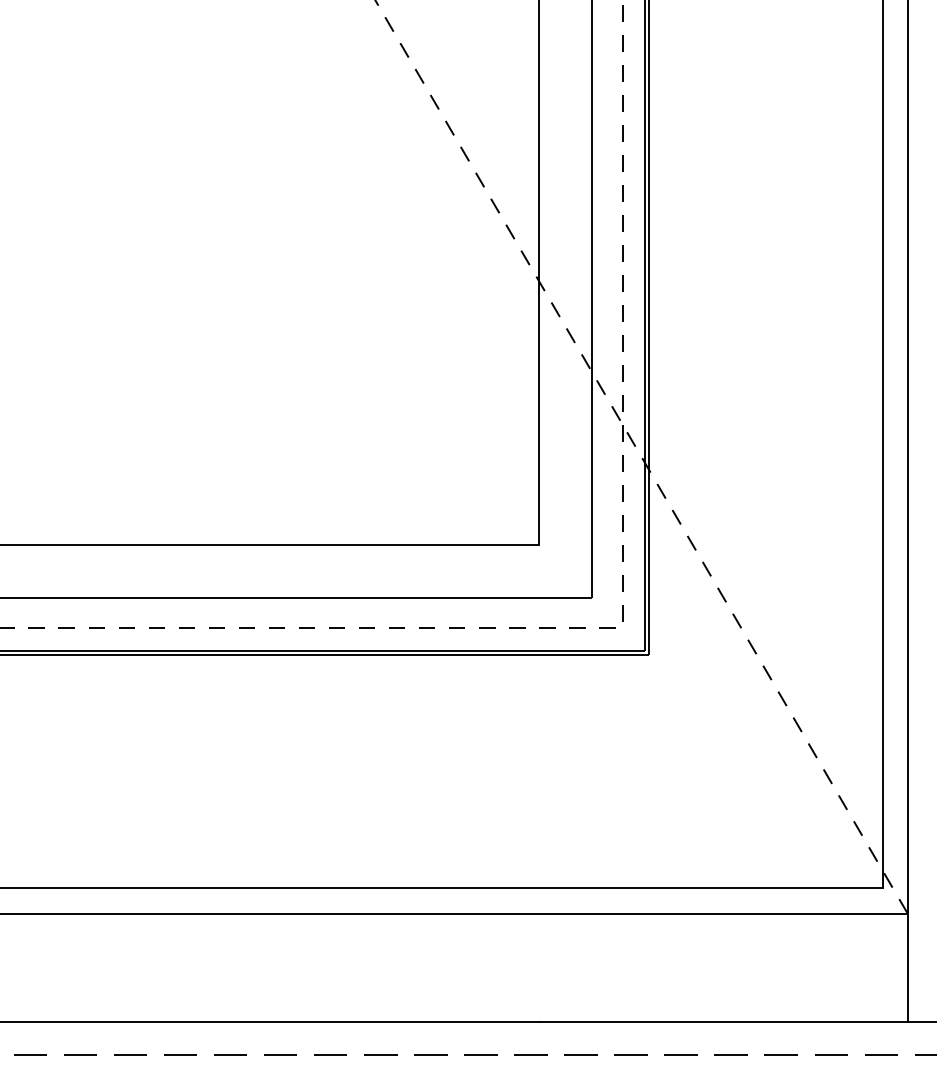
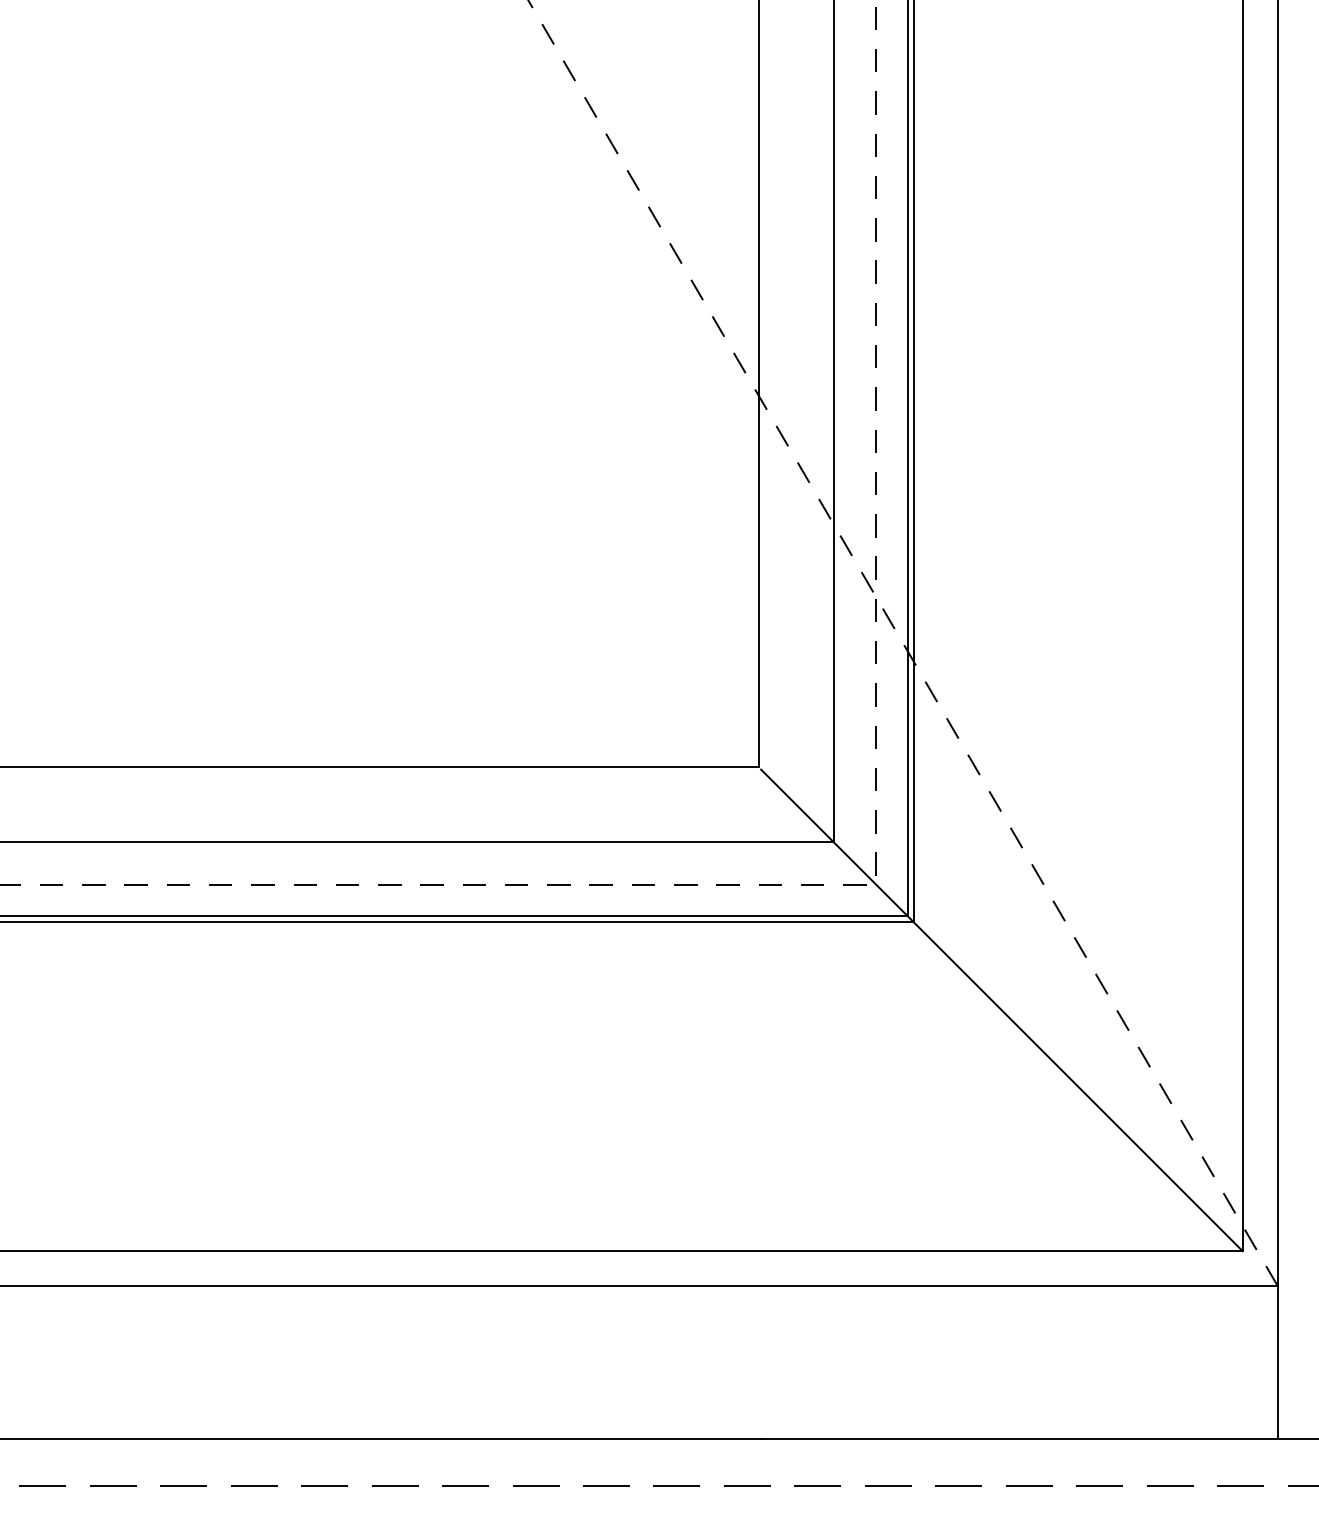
line: (711, 717) -> (1001, 1010), added

